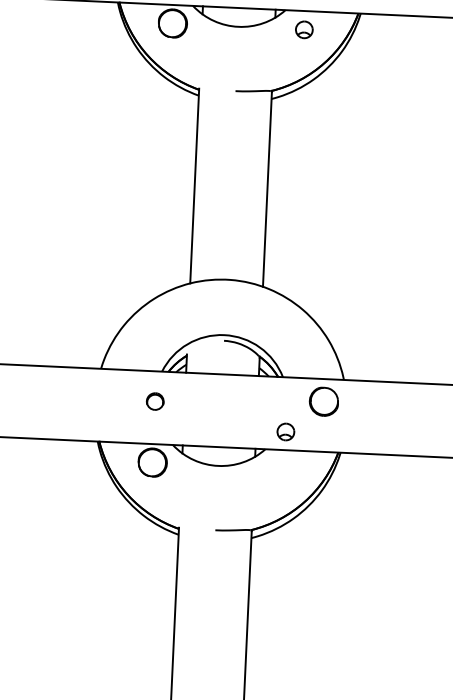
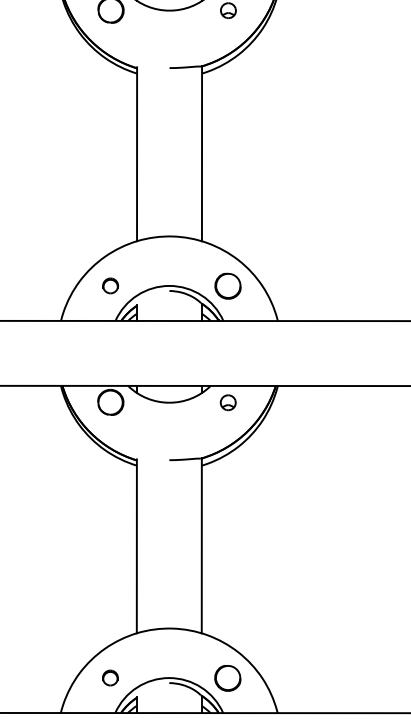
part: (323, 400) -> (227, 285), moved
part: (155, 401) -> (110, 285), moved
part: (285, 431) -> (227, 402), moved

